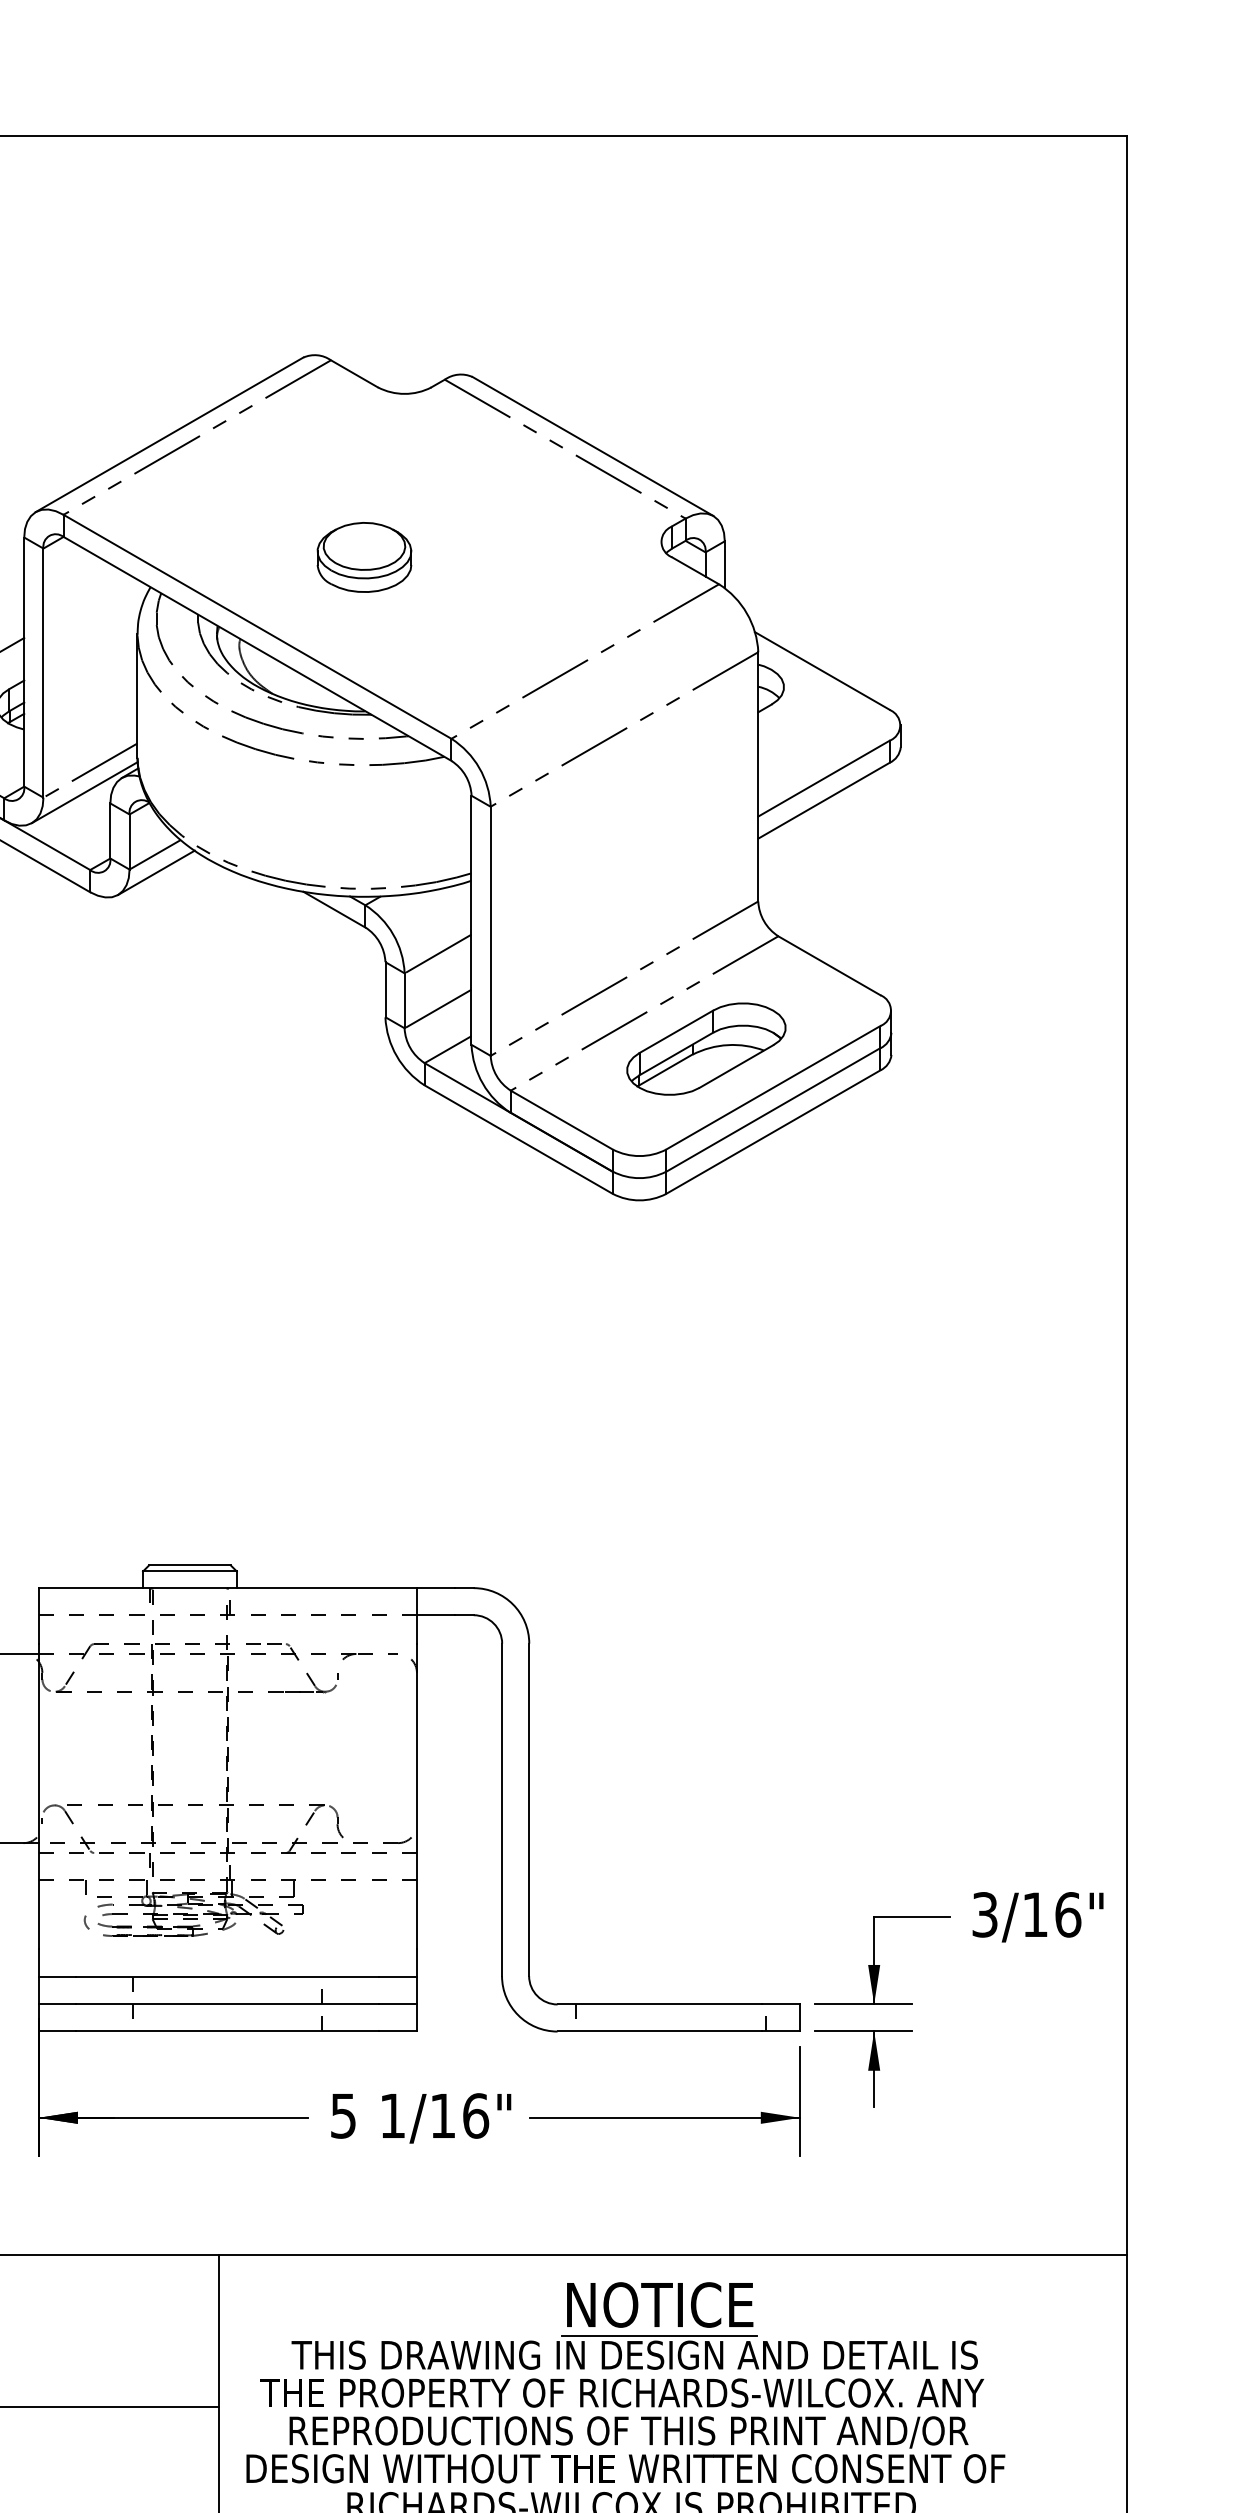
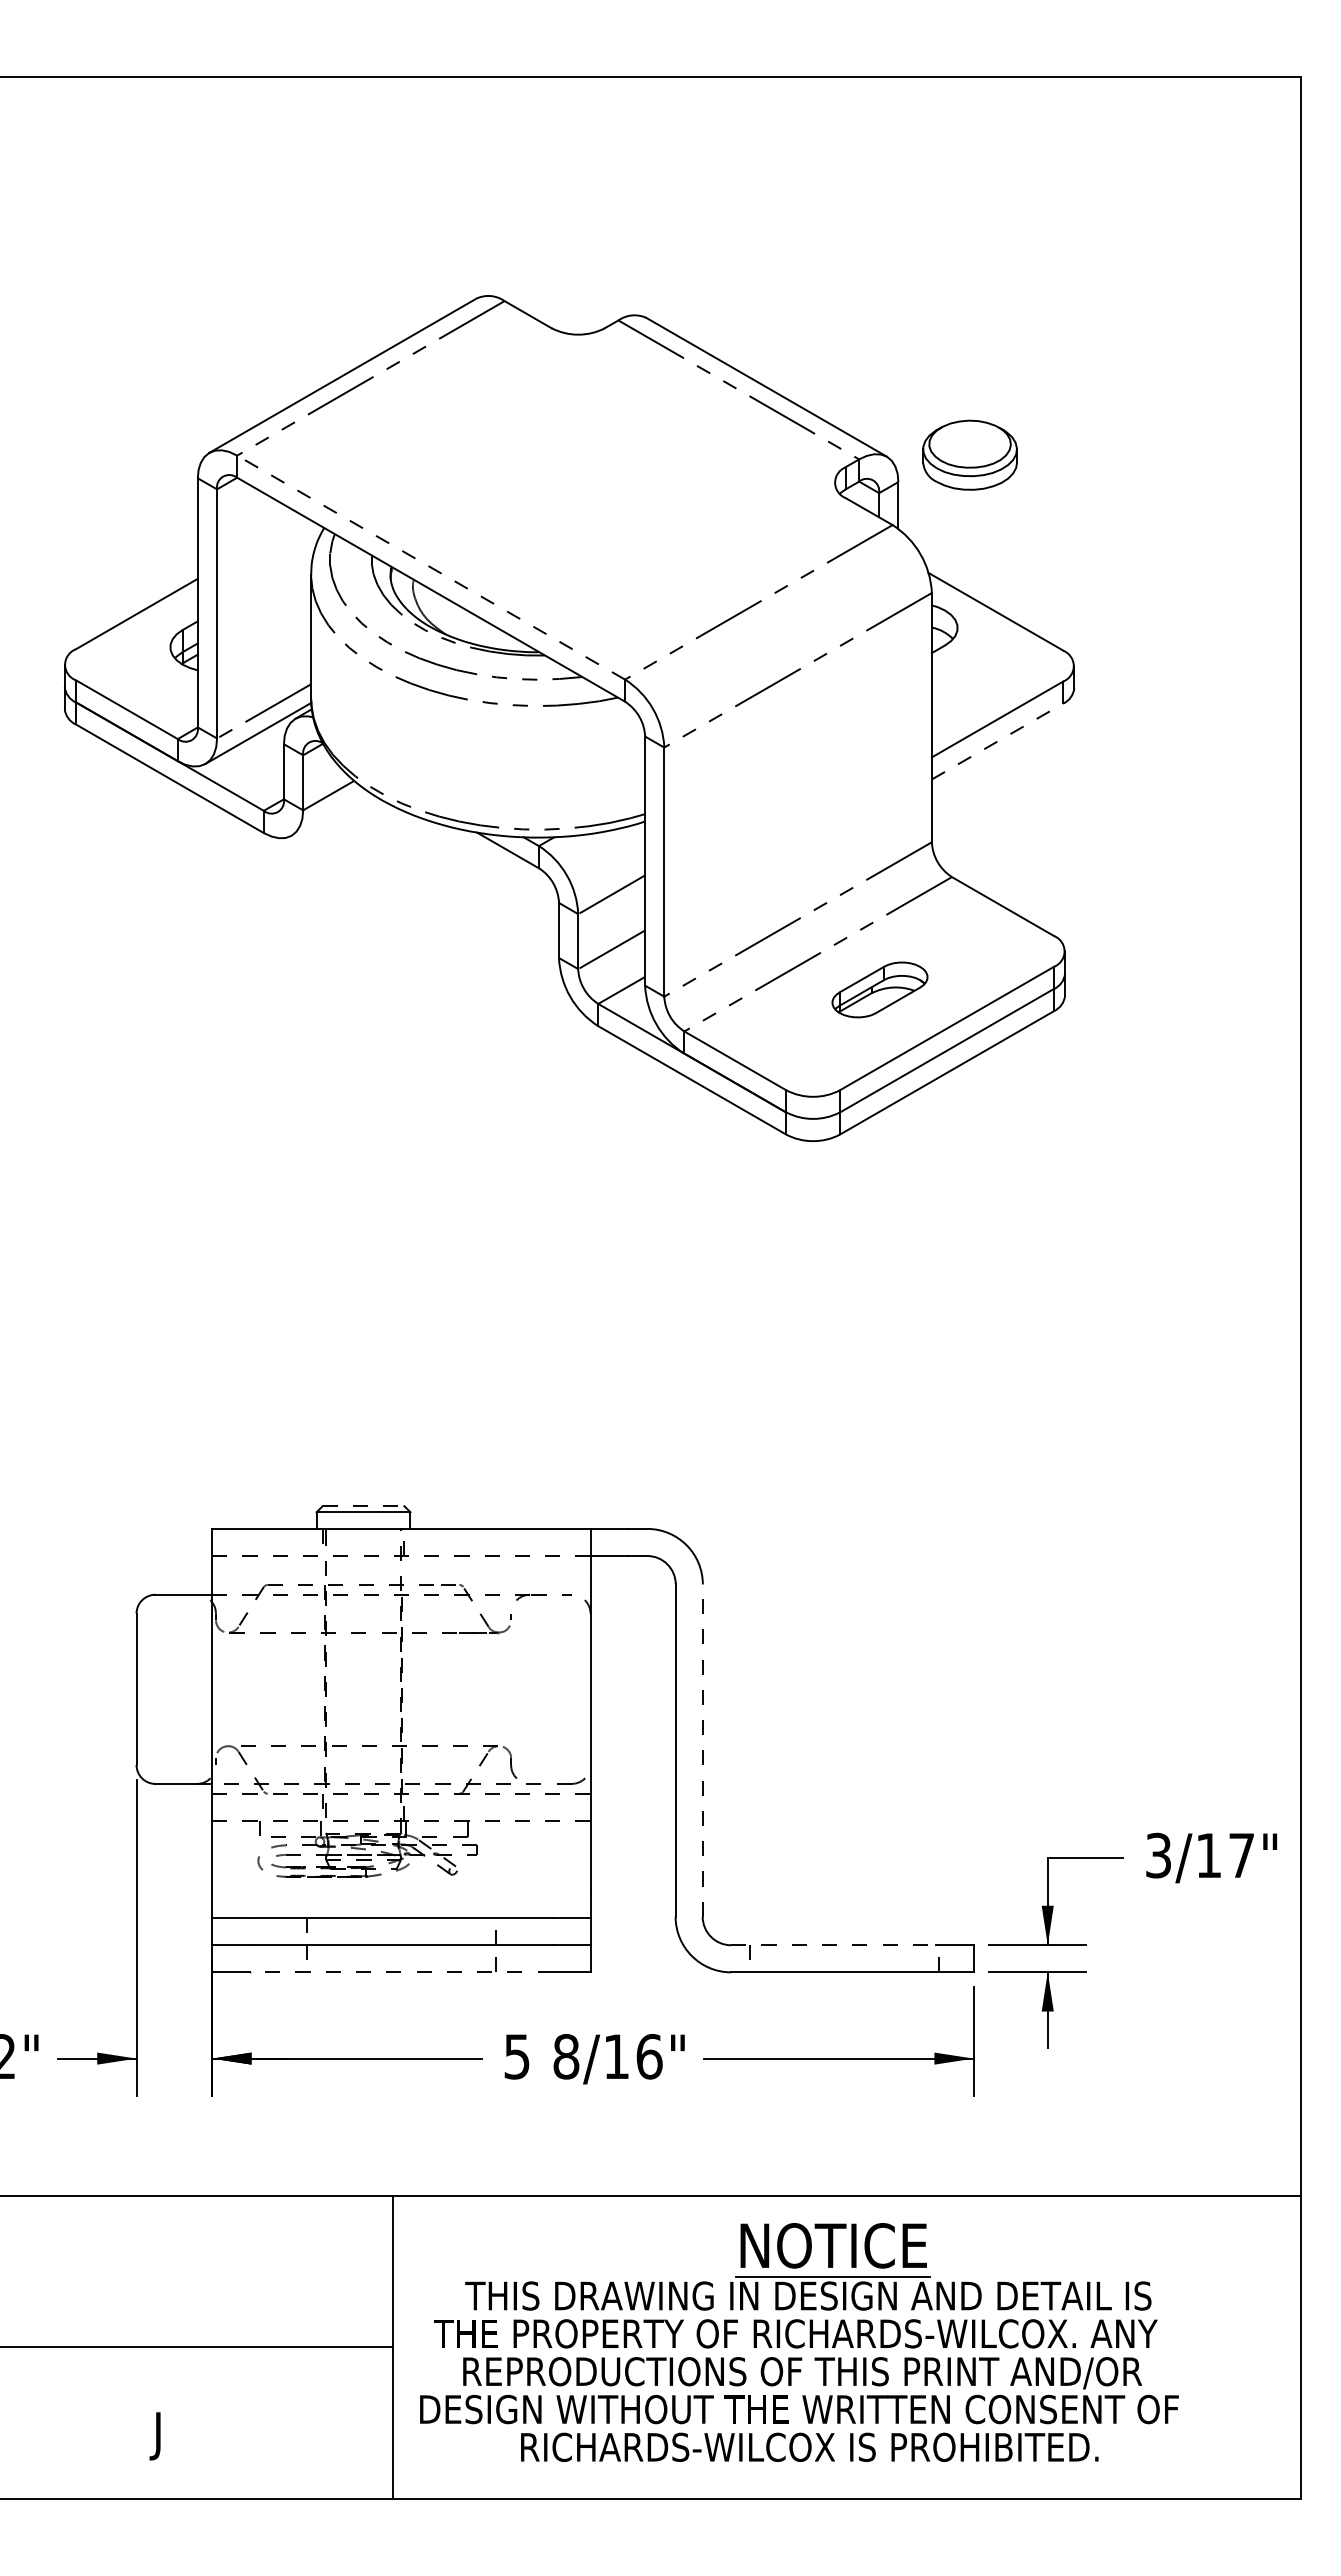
part: (363, 556) -> (969, 454), moved
line: (257, 626) -> (431, 567), solid -> dashed
line: (823, 800) -> (997, 741), solid -> dashed
line: (155, 872) -> (329, 813), removed
part: (705, 1048) -> (879, 989), size x0.6
line: (189, 1565) -> (363, 1506), solid -> dashed
line: (528, 1809) -> (702, 1750), solid -> dashed
text: (1067, 1914) -> (1241, 1855), 3/16" -> 3/17"
line: (660, 2004) -> (834, 1945), solid -> dashed
line: (226, 2031) -> (400, 1972), solid -> dashed
text: (392, 2115) -> (566, 2056), 1/16" -> 8/16"

